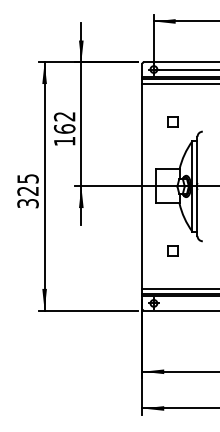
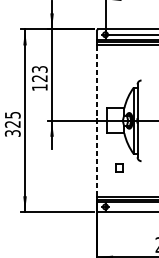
part: (172, 121) -> (119, 73), removed
text: (64, 122) -> (39, 73), 162 -> 123
line: (142, 186) -> (97, 120), solid -> dashed

